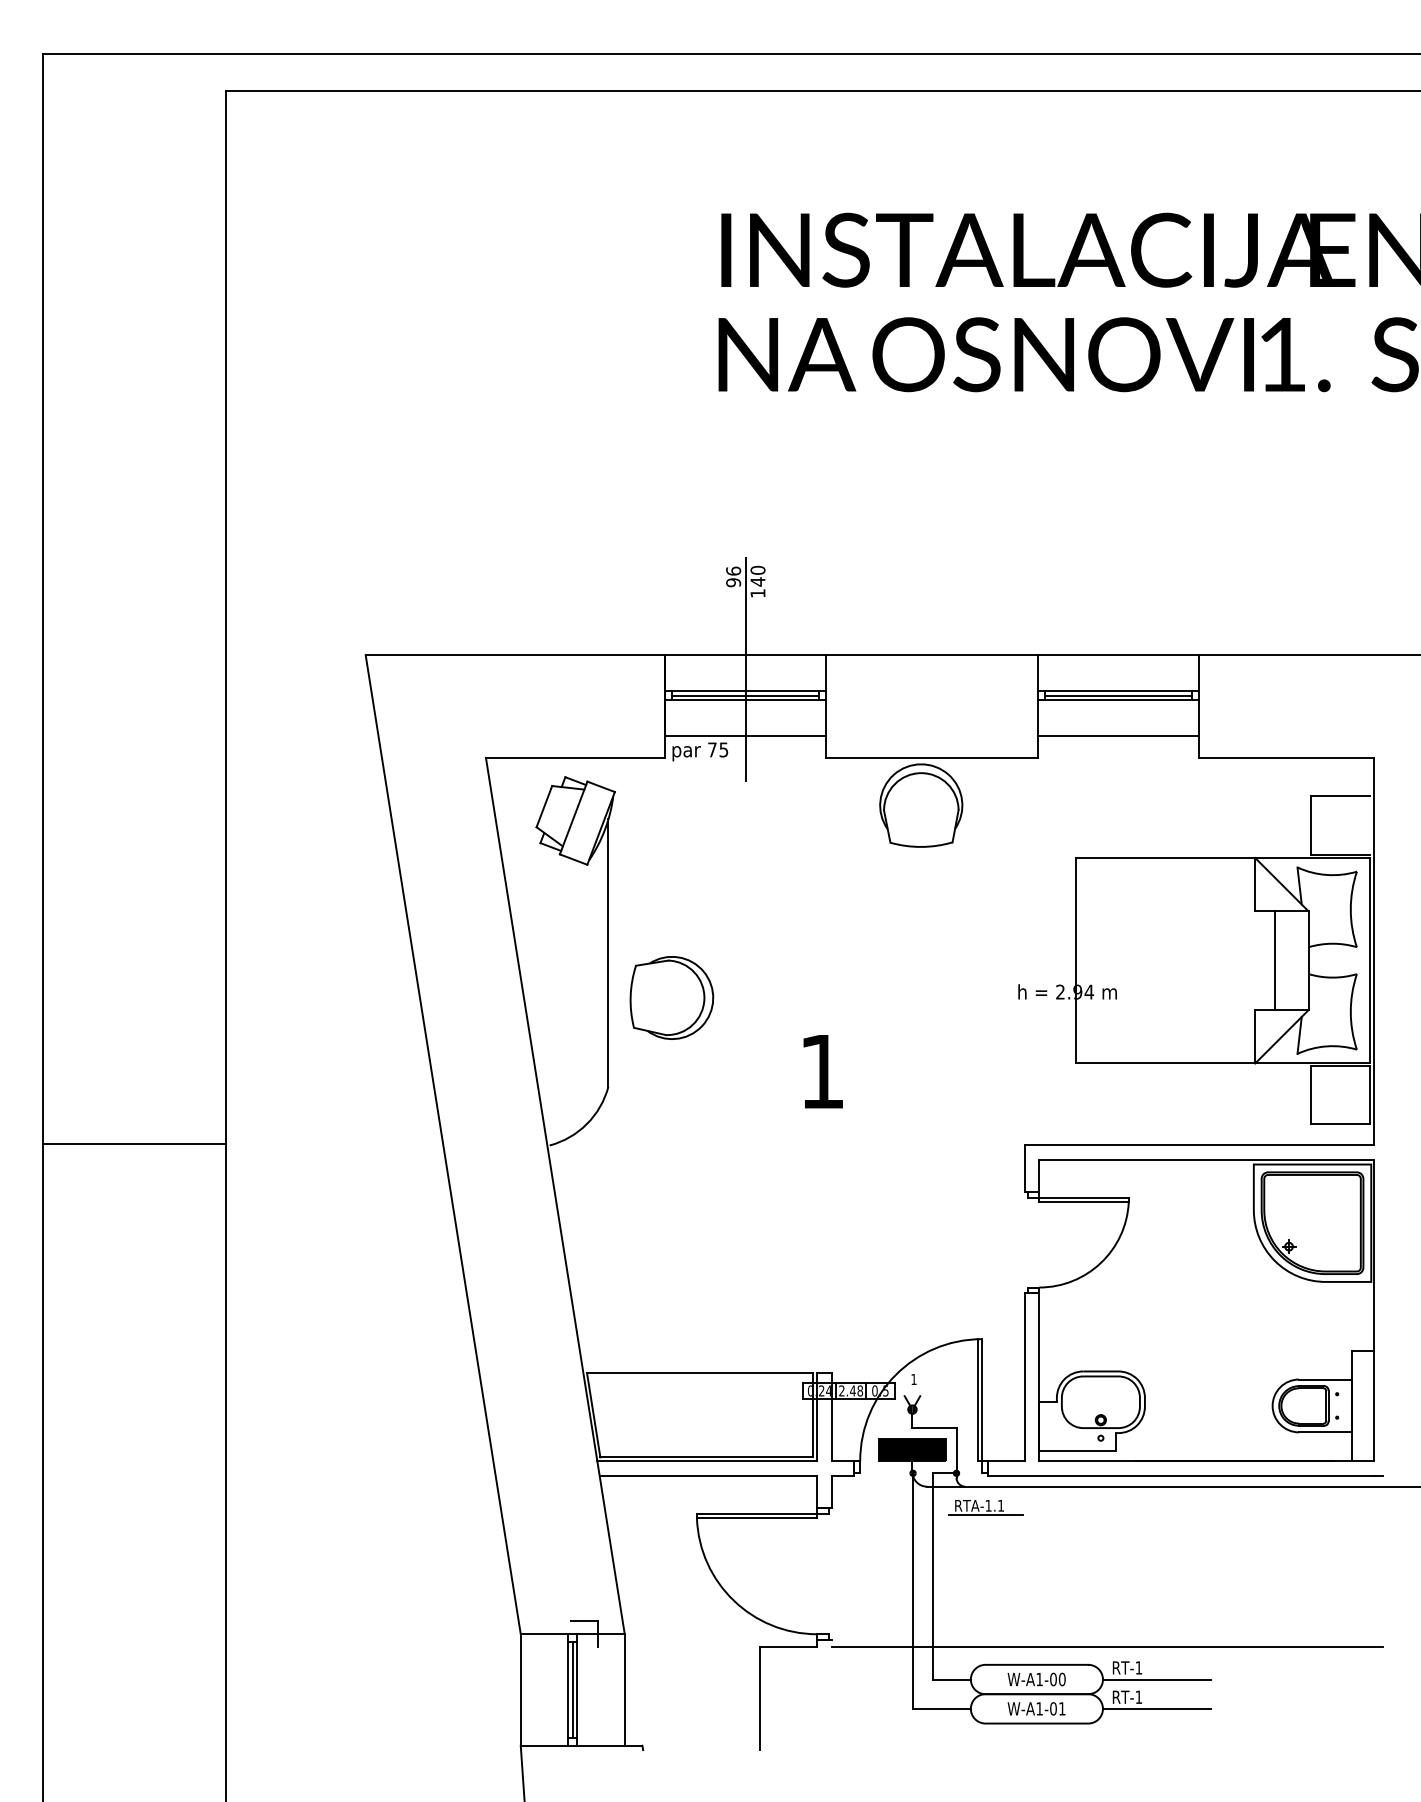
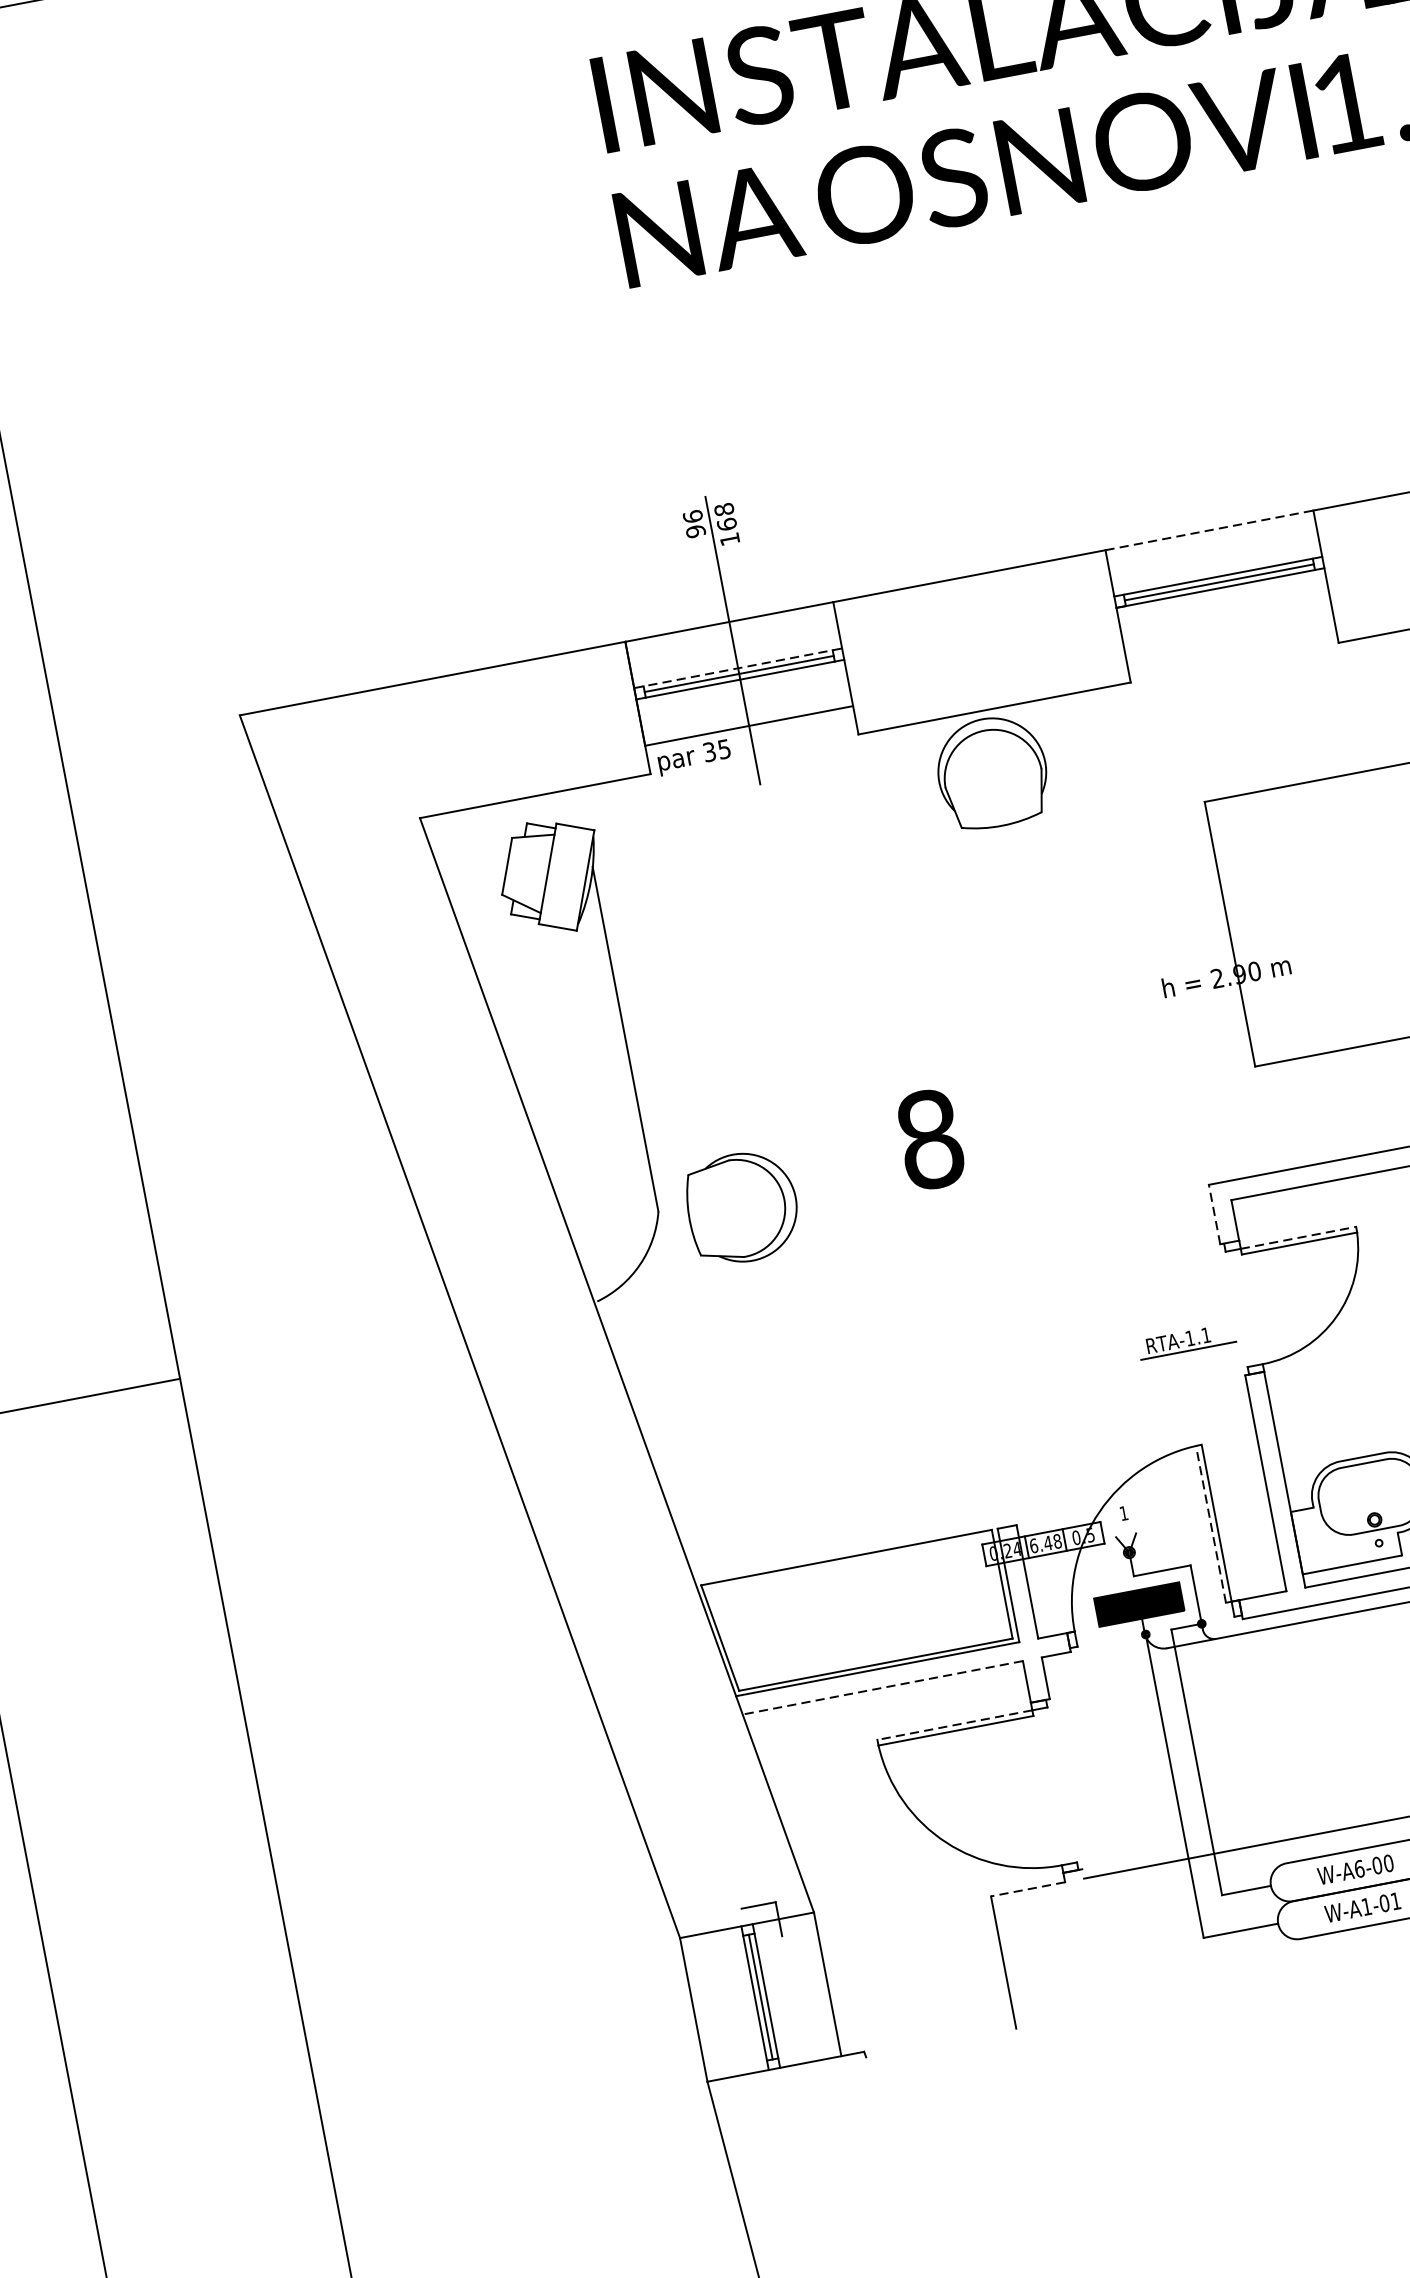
text: (757, 575) -> (724, 516), 140 -> 168
line: (1118, 655) -> (1209, 530), solid -> dashed
line: (745, 691) -> (737, 668), solid -> dashed
line: (1118, 735) -> (1229, 633), removed
text: (712, 749) -> (709, 751), 75 -> 35
text: (1089, 991) -> (1254, 970), 2.94 -> 2.90
part: (671, 997) -> (741, 1207), moved
text: (822, 1071) -> (930, 1139), 1 -> 8
line: (1024, 1168) -> (1214, 1214), solid -> dashed
line: (1084, 1197) -> (1298, 1237), solid -> dashed
text: (841, 1390) -> (1033, 1545), 2.48 -> 6.48
line: (977, 1400) -> (1210, 1524), solid -> dashed
line: (708, 1475) -> (882, 1687), solid -> dashed
part: (985, 1507) -> (1186, 1341), moved
line: (756, 1513) -> (954, 1724), solid -> dashed
line: (788, 1647) -> (1028, 1889), solid -> dashed
text: (1039, 1679) -> (1359, 1869), W-A1-00 -> W-A6-00

